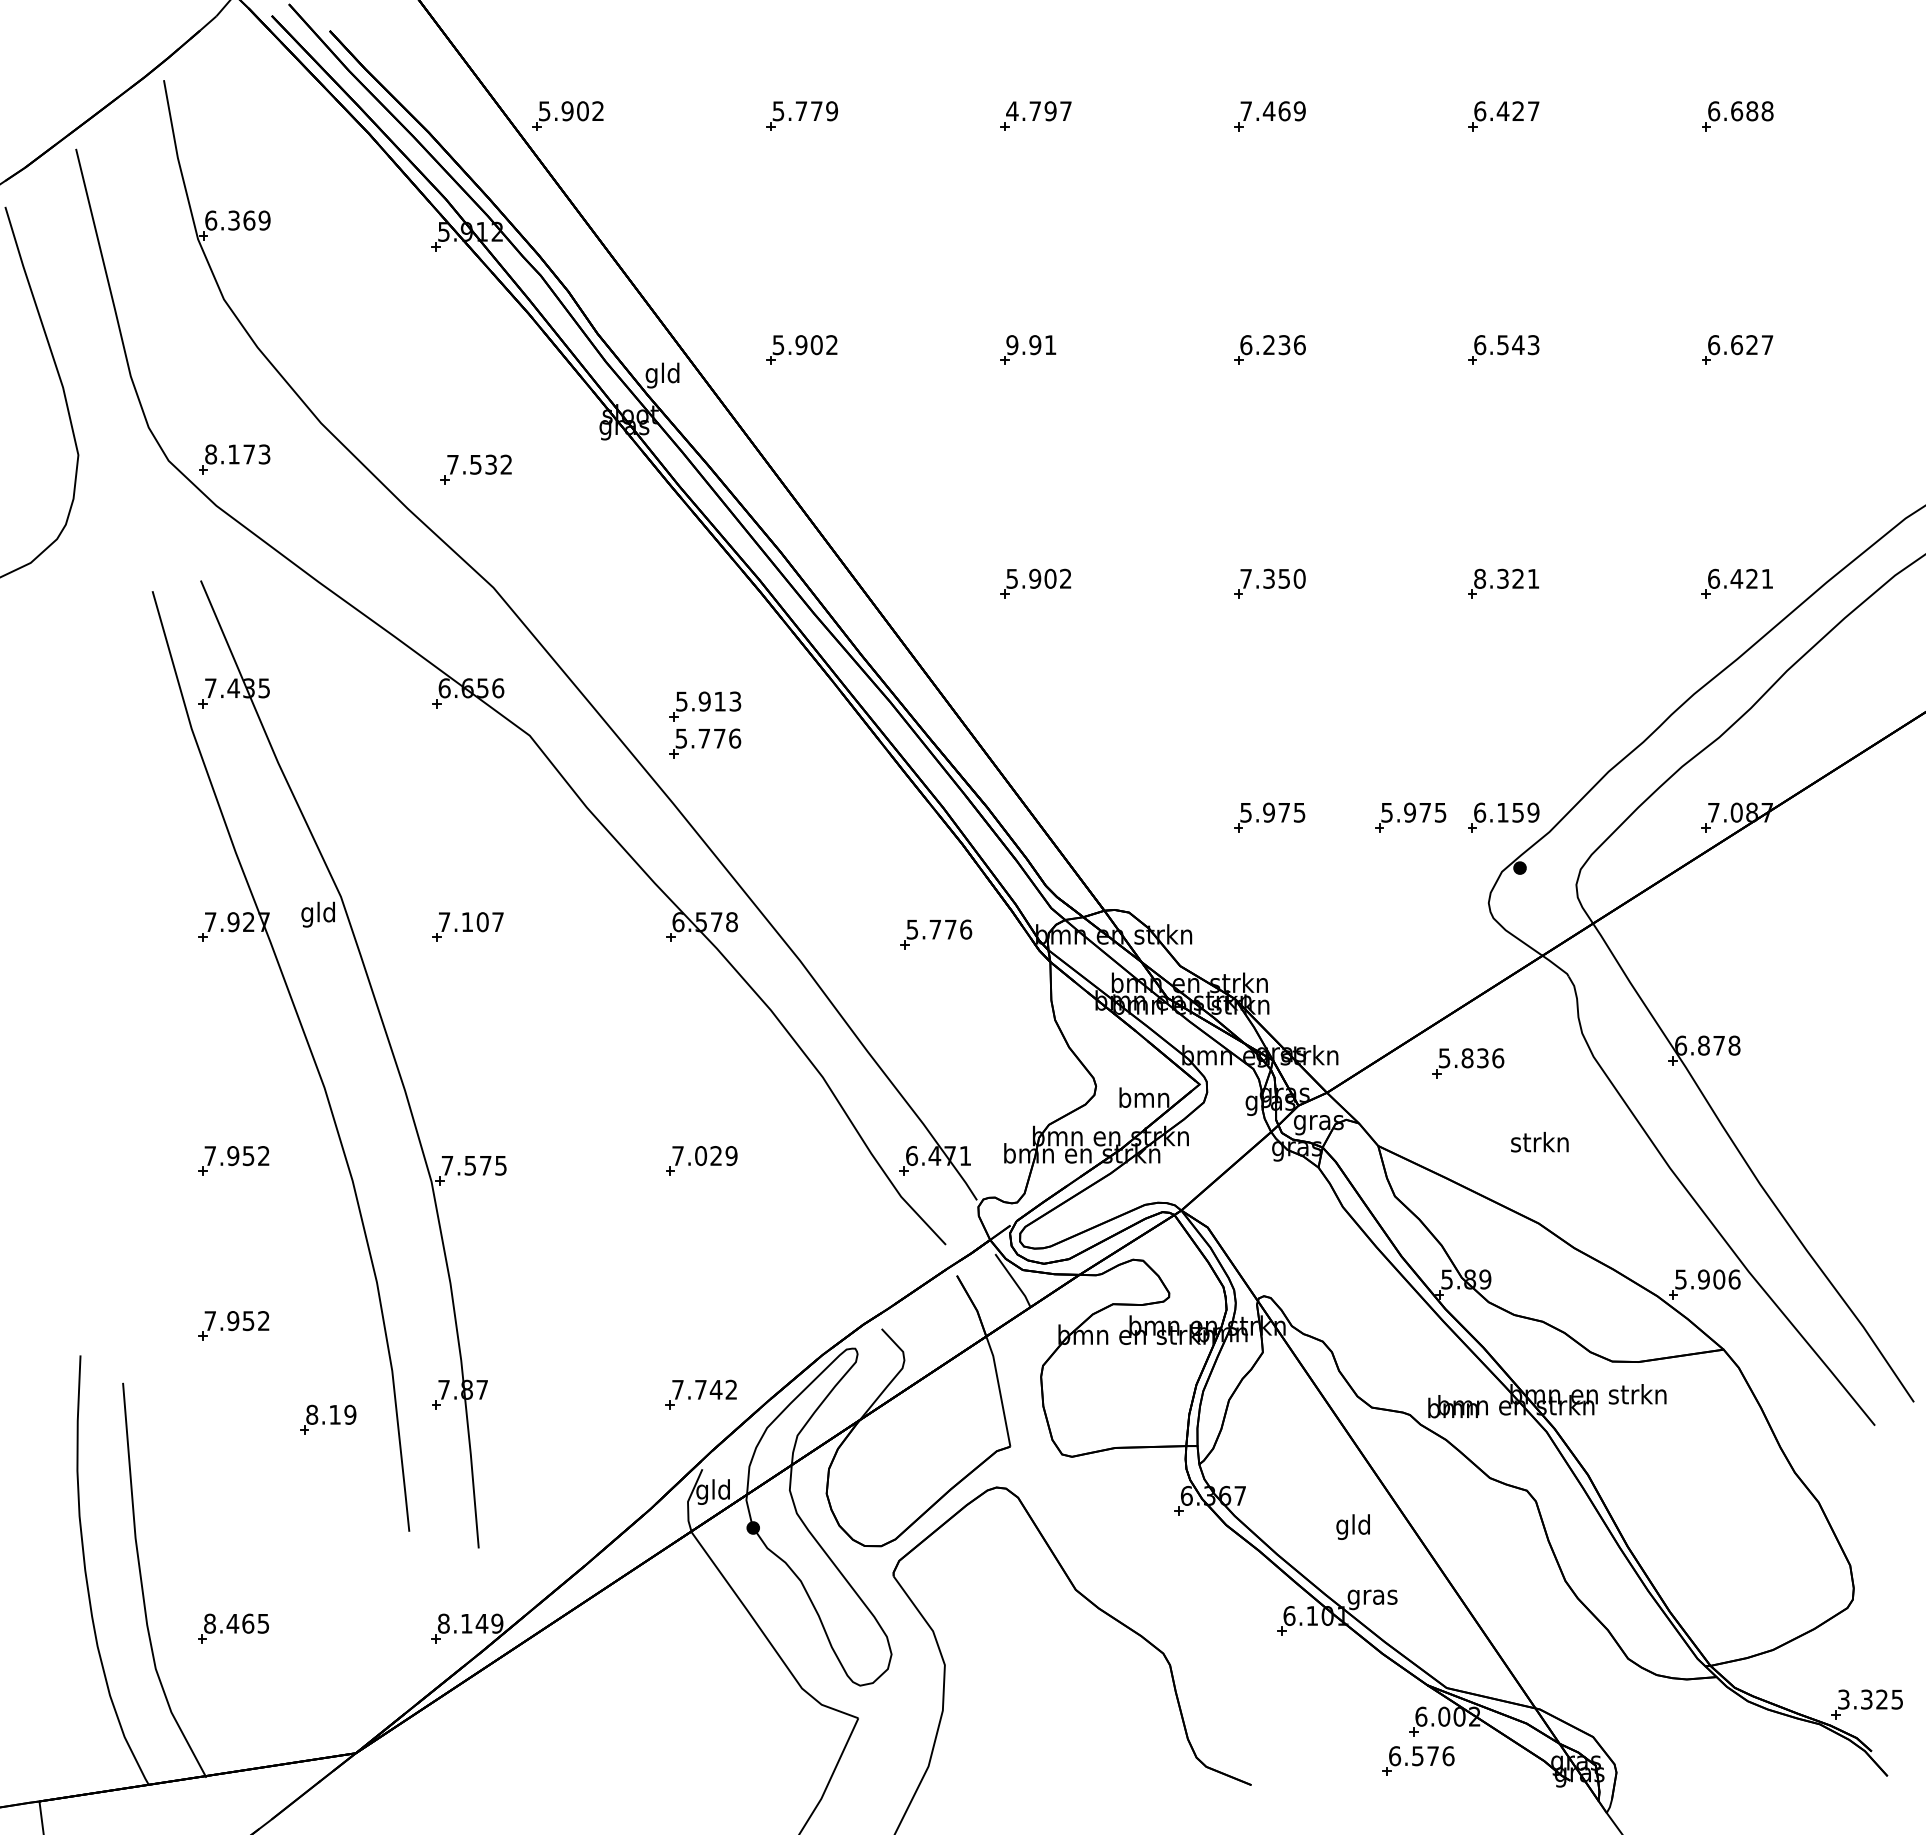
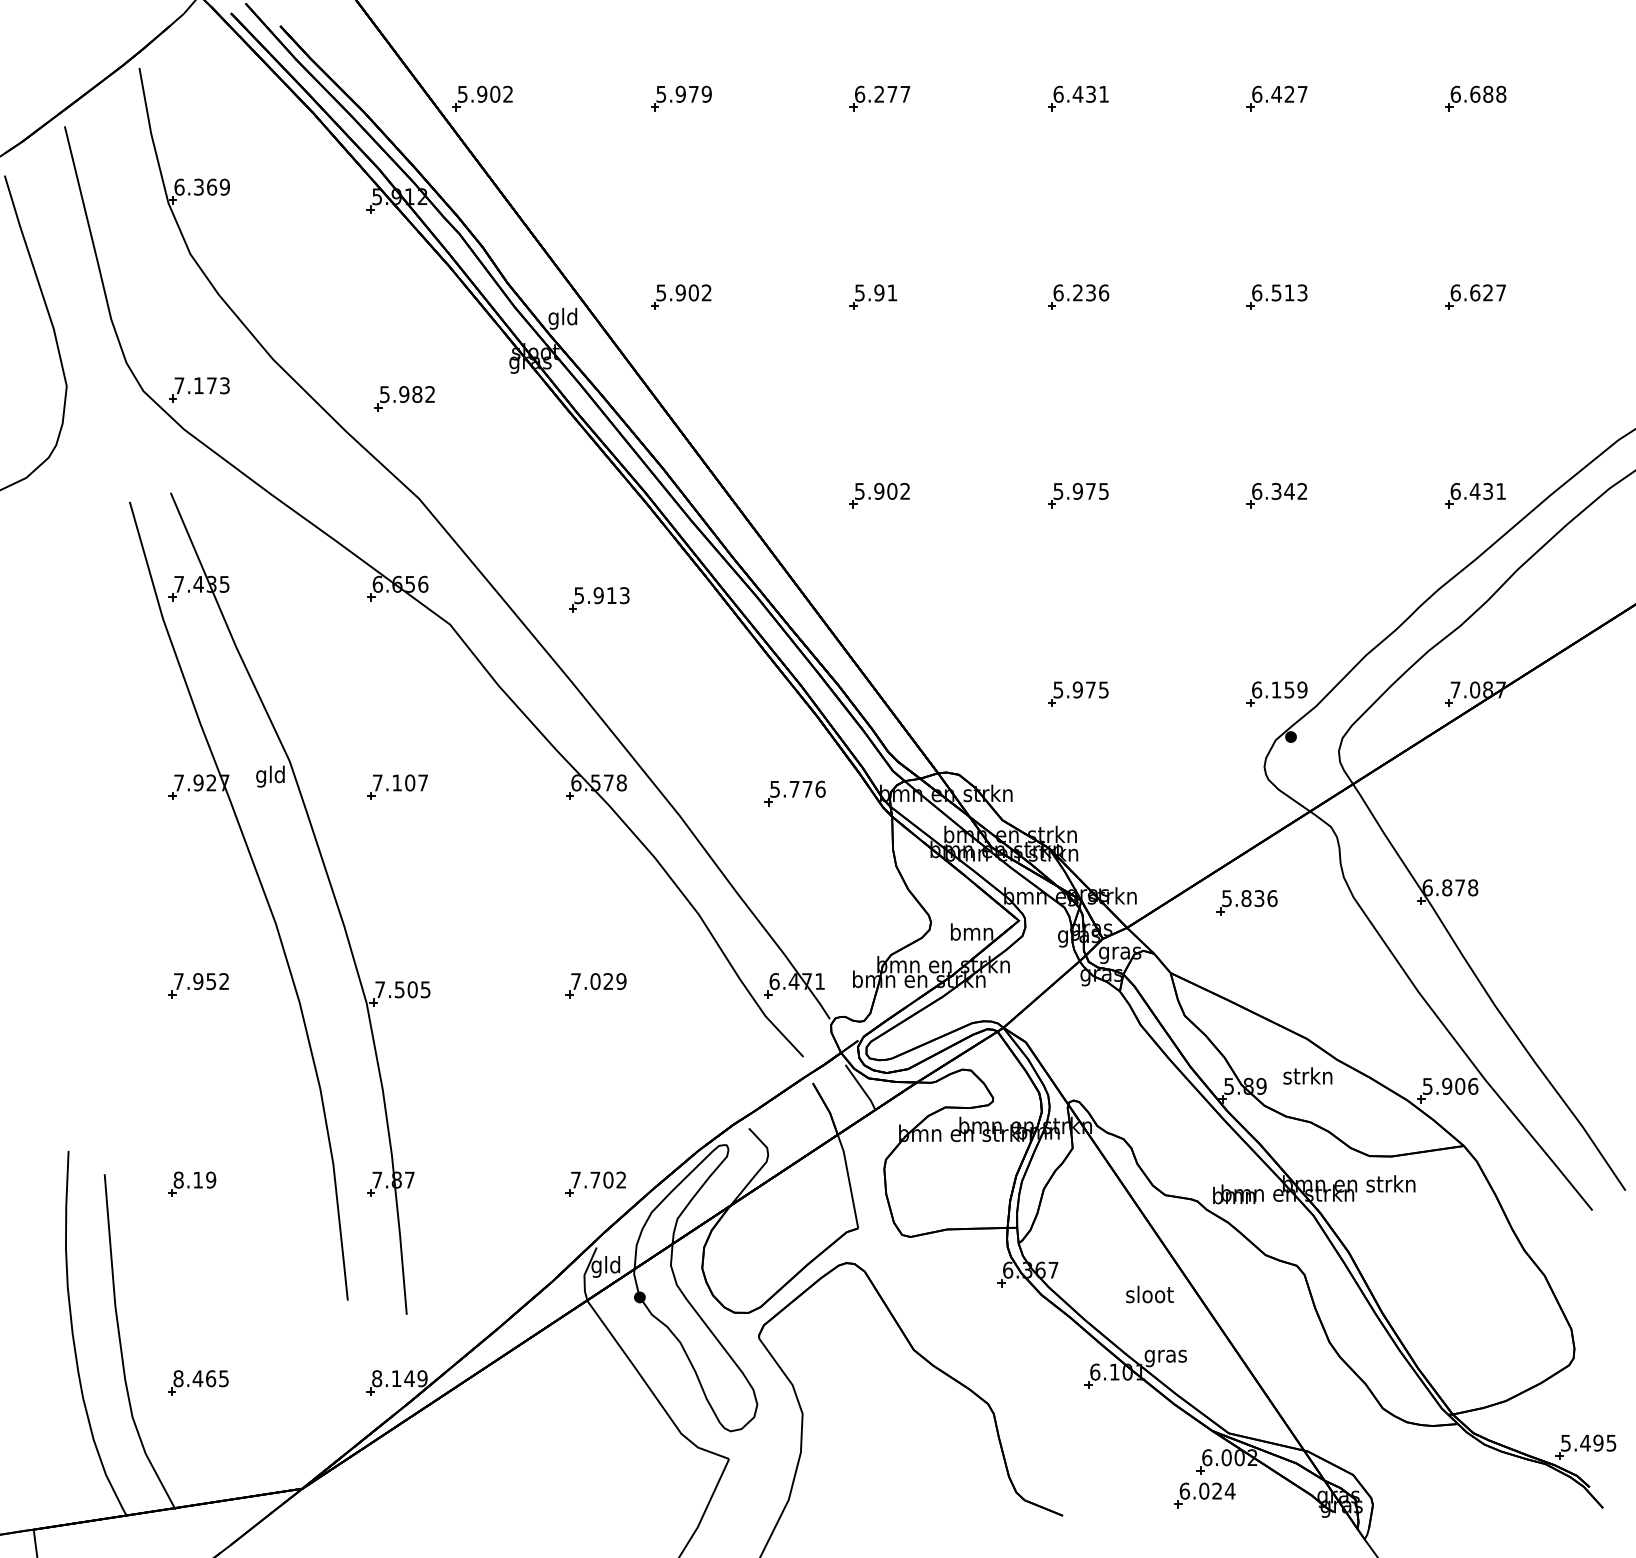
text: (801, 111) -> (680, 94), 5.779 -> 5.979
text: (1031, 111) -> (876, 94), 4.797 -> 6.277
text: (1272, 111) -> (1080, 94), 7.469 -> 6.431
text: (1012, 344) -> (860, 292), 9.91 -> 5.91
text: (1518, 344) -> (1289, 292), 6.543 -> 6.513
text: (211, 454) -> (179, 385), 8.173 -> 7.173
text: (472, 464) -> (401, 394), 7.532 -> 5.982
text: (1272, 578) -> (1080, 491), 7.350 -> 5.975
text: (1506, 578) -> (1279, 491), 8.321 -> 6.342
text: (1751, 578) -> (1487, 491), 6.421 -> 6.431
part: (705, 743) -> (599, 631), removed
part: (1410, 817) -> (1198, 694), removed
text: (1539, 1142) -> (1307, 1076), moved
text: (485, 1165) -> (412, 989), 7.575 -> 7.505
part: (233, 1325) -> (198, 1125), removed
text: (715, 1389) -> (607, 1179), 7.742 -> 7.702
part: (328, 1419) -> (192, 1184), moved
text: (1353, 1526) -> (1149, 1296), gld -> sloot
text: (1863, 1699) -> (1582, 1443), 3.325 -> 5.495
text: (1433, 1756) -> (1217, 1491), 6.576 -> 6.024

